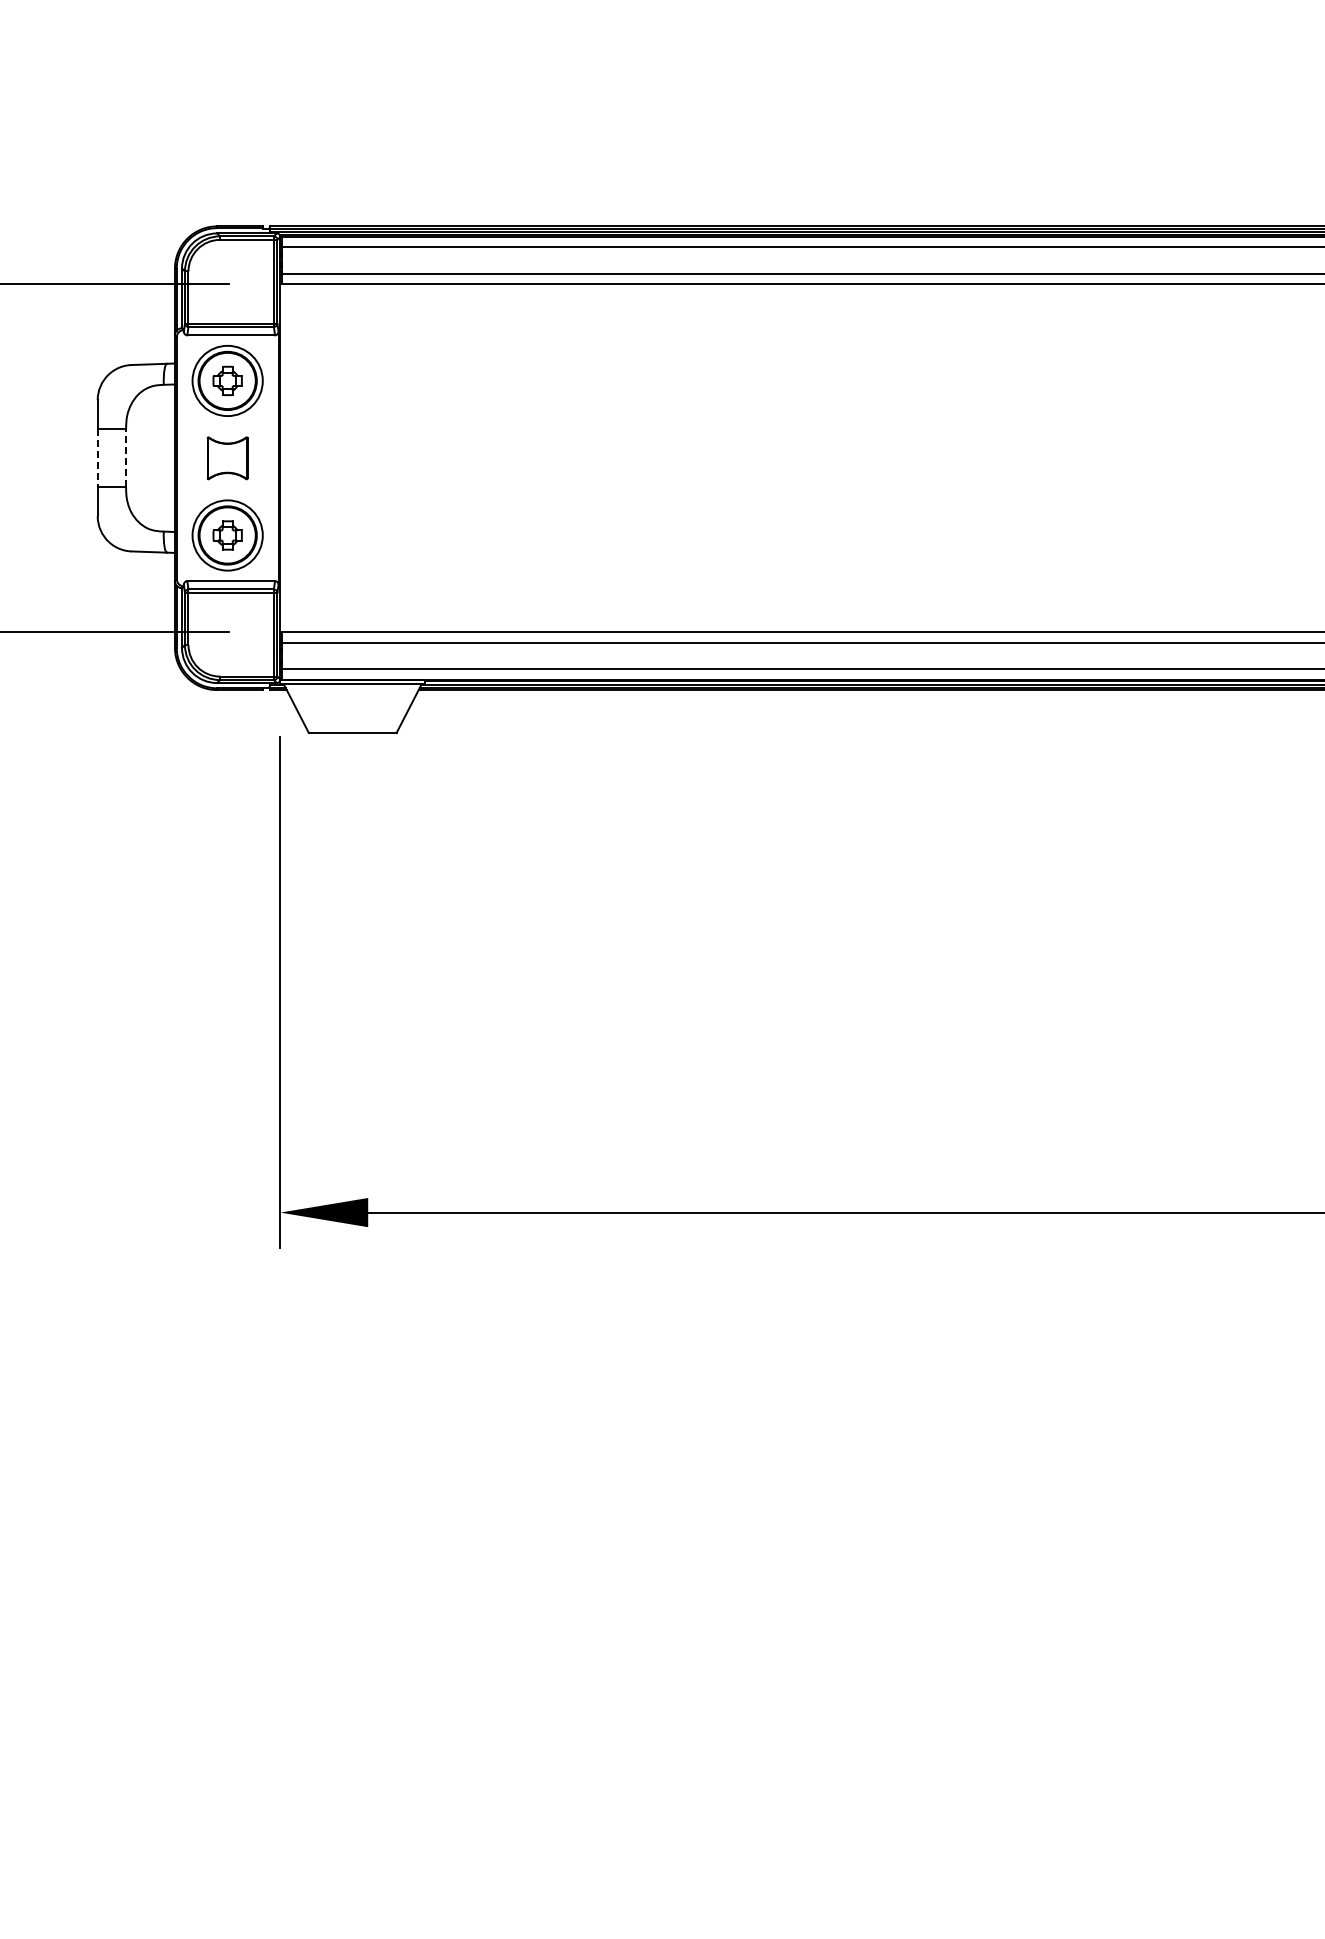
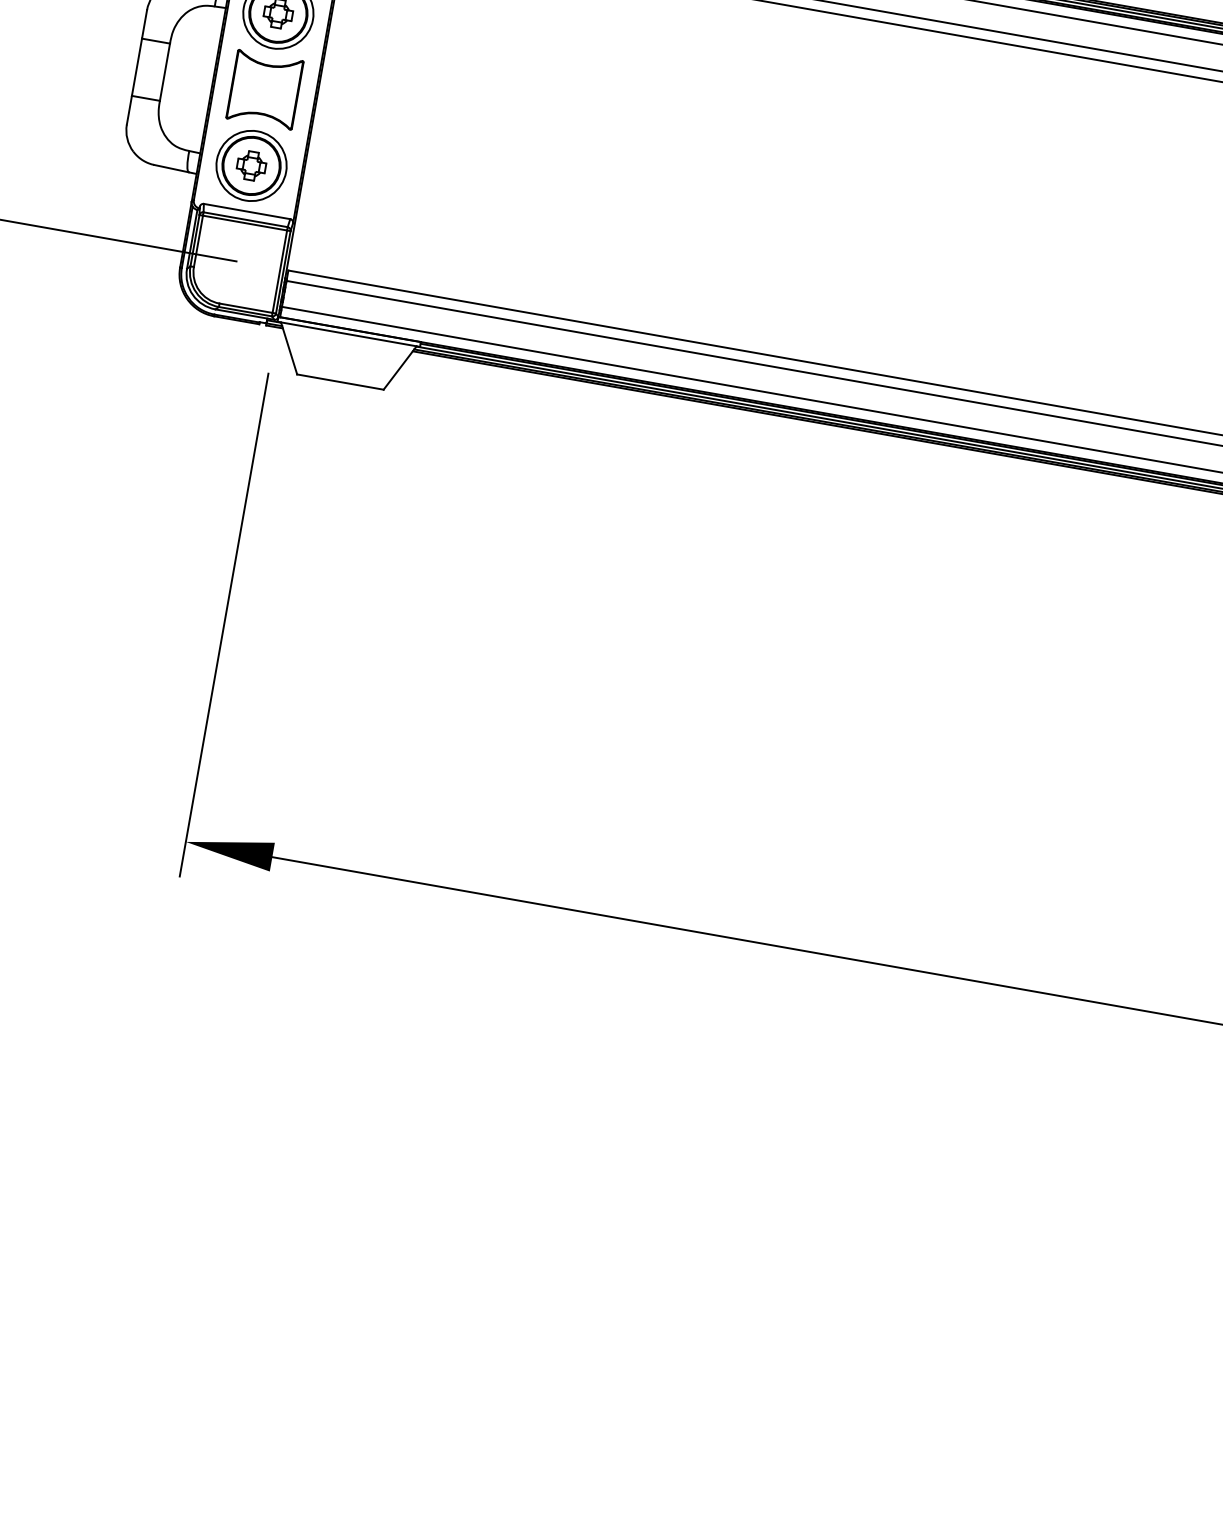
line: (126, 457) -> (165, 71), dashed -> solid
line: (97, 458) -> (136, 67), dashed -> solid
part: (227, 458) -> (264, 90), size x1.67

